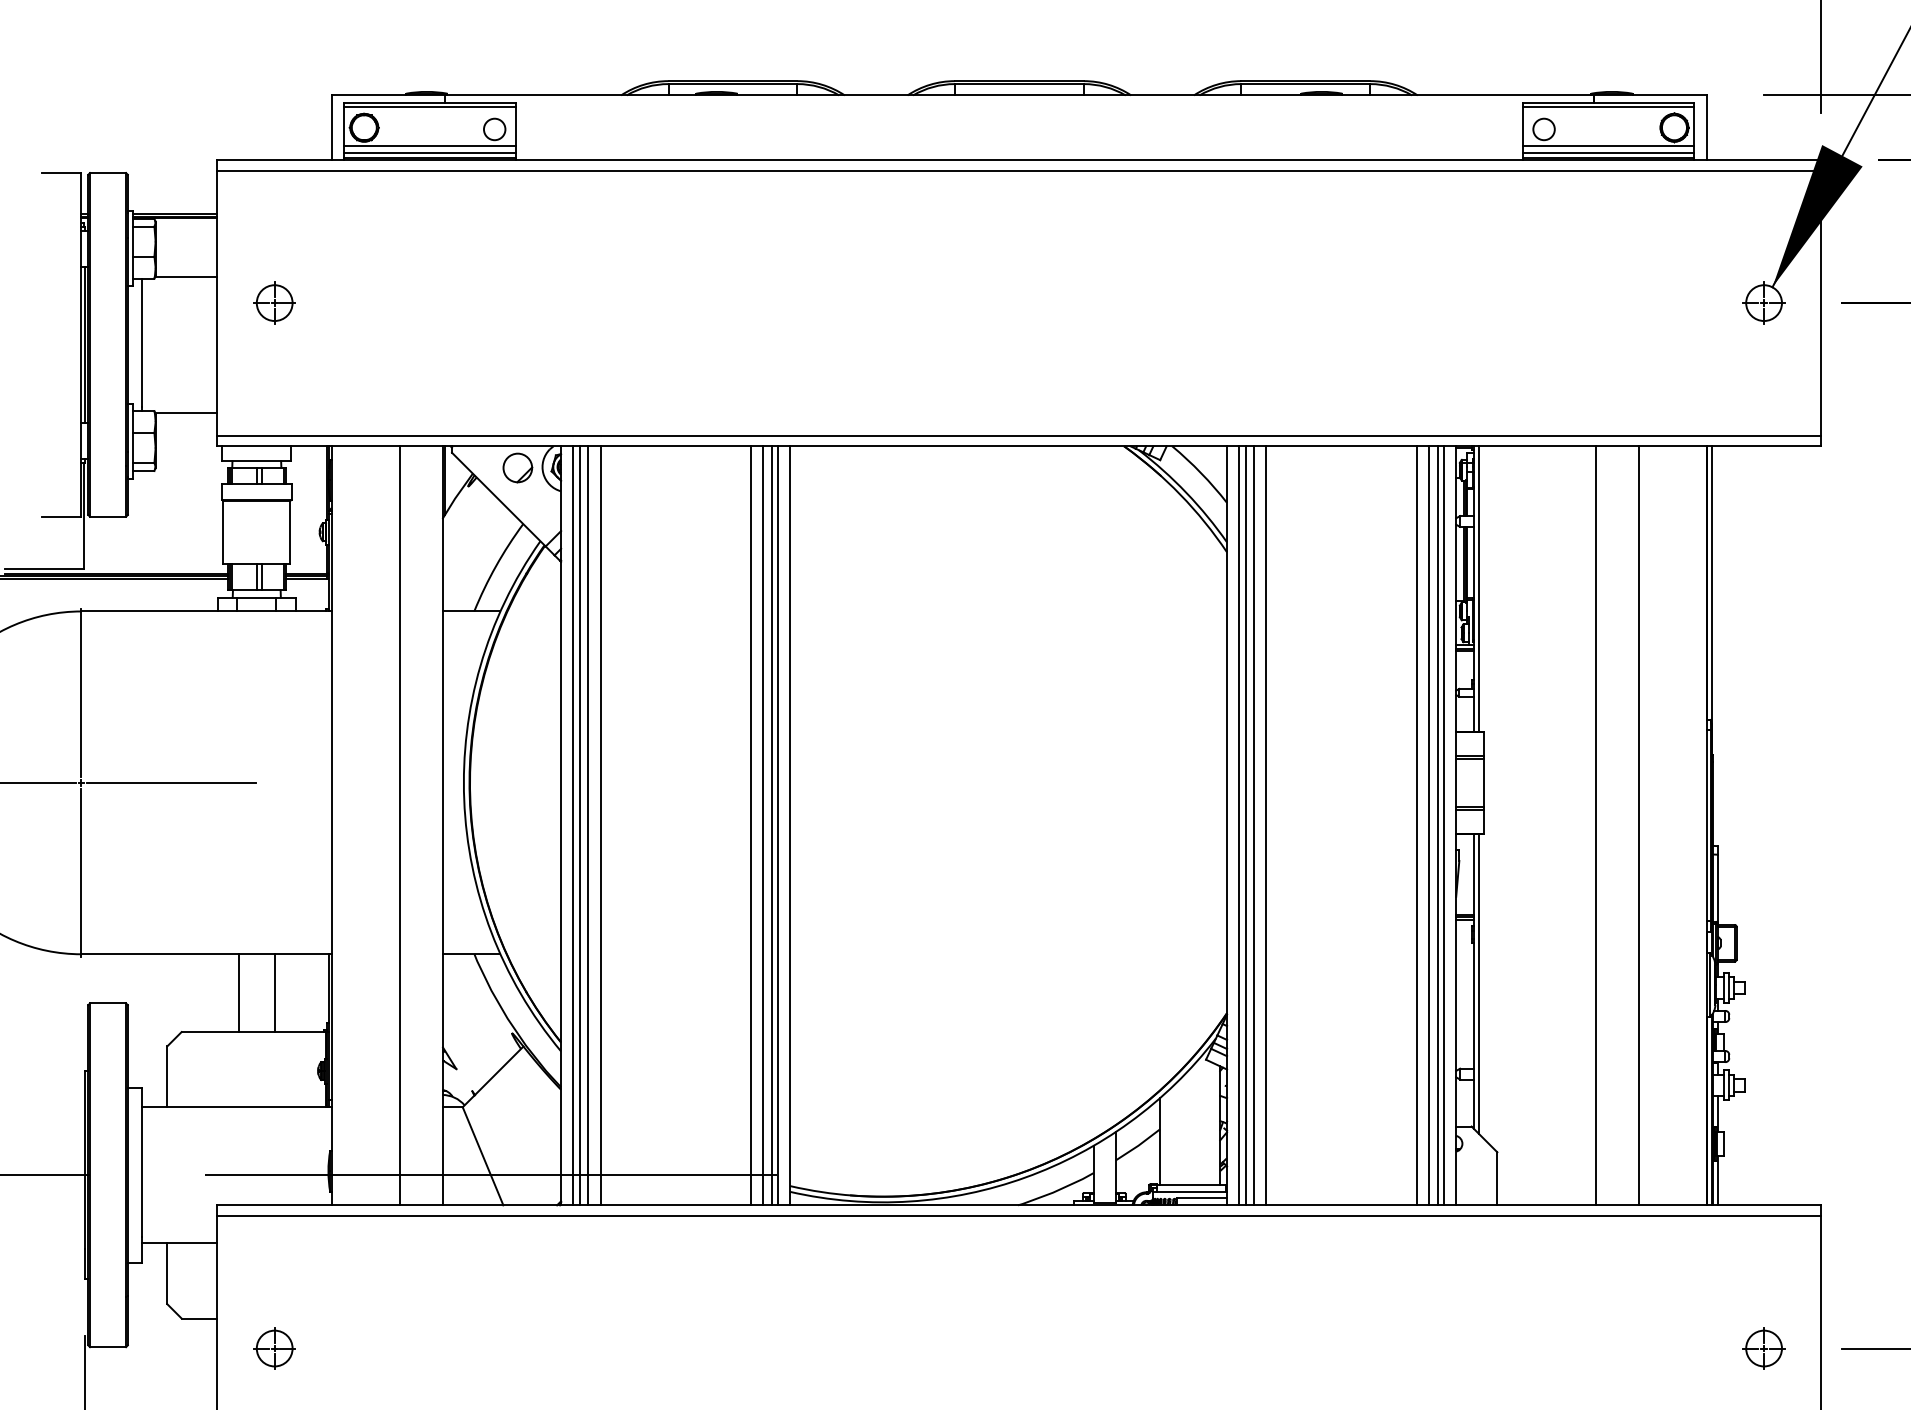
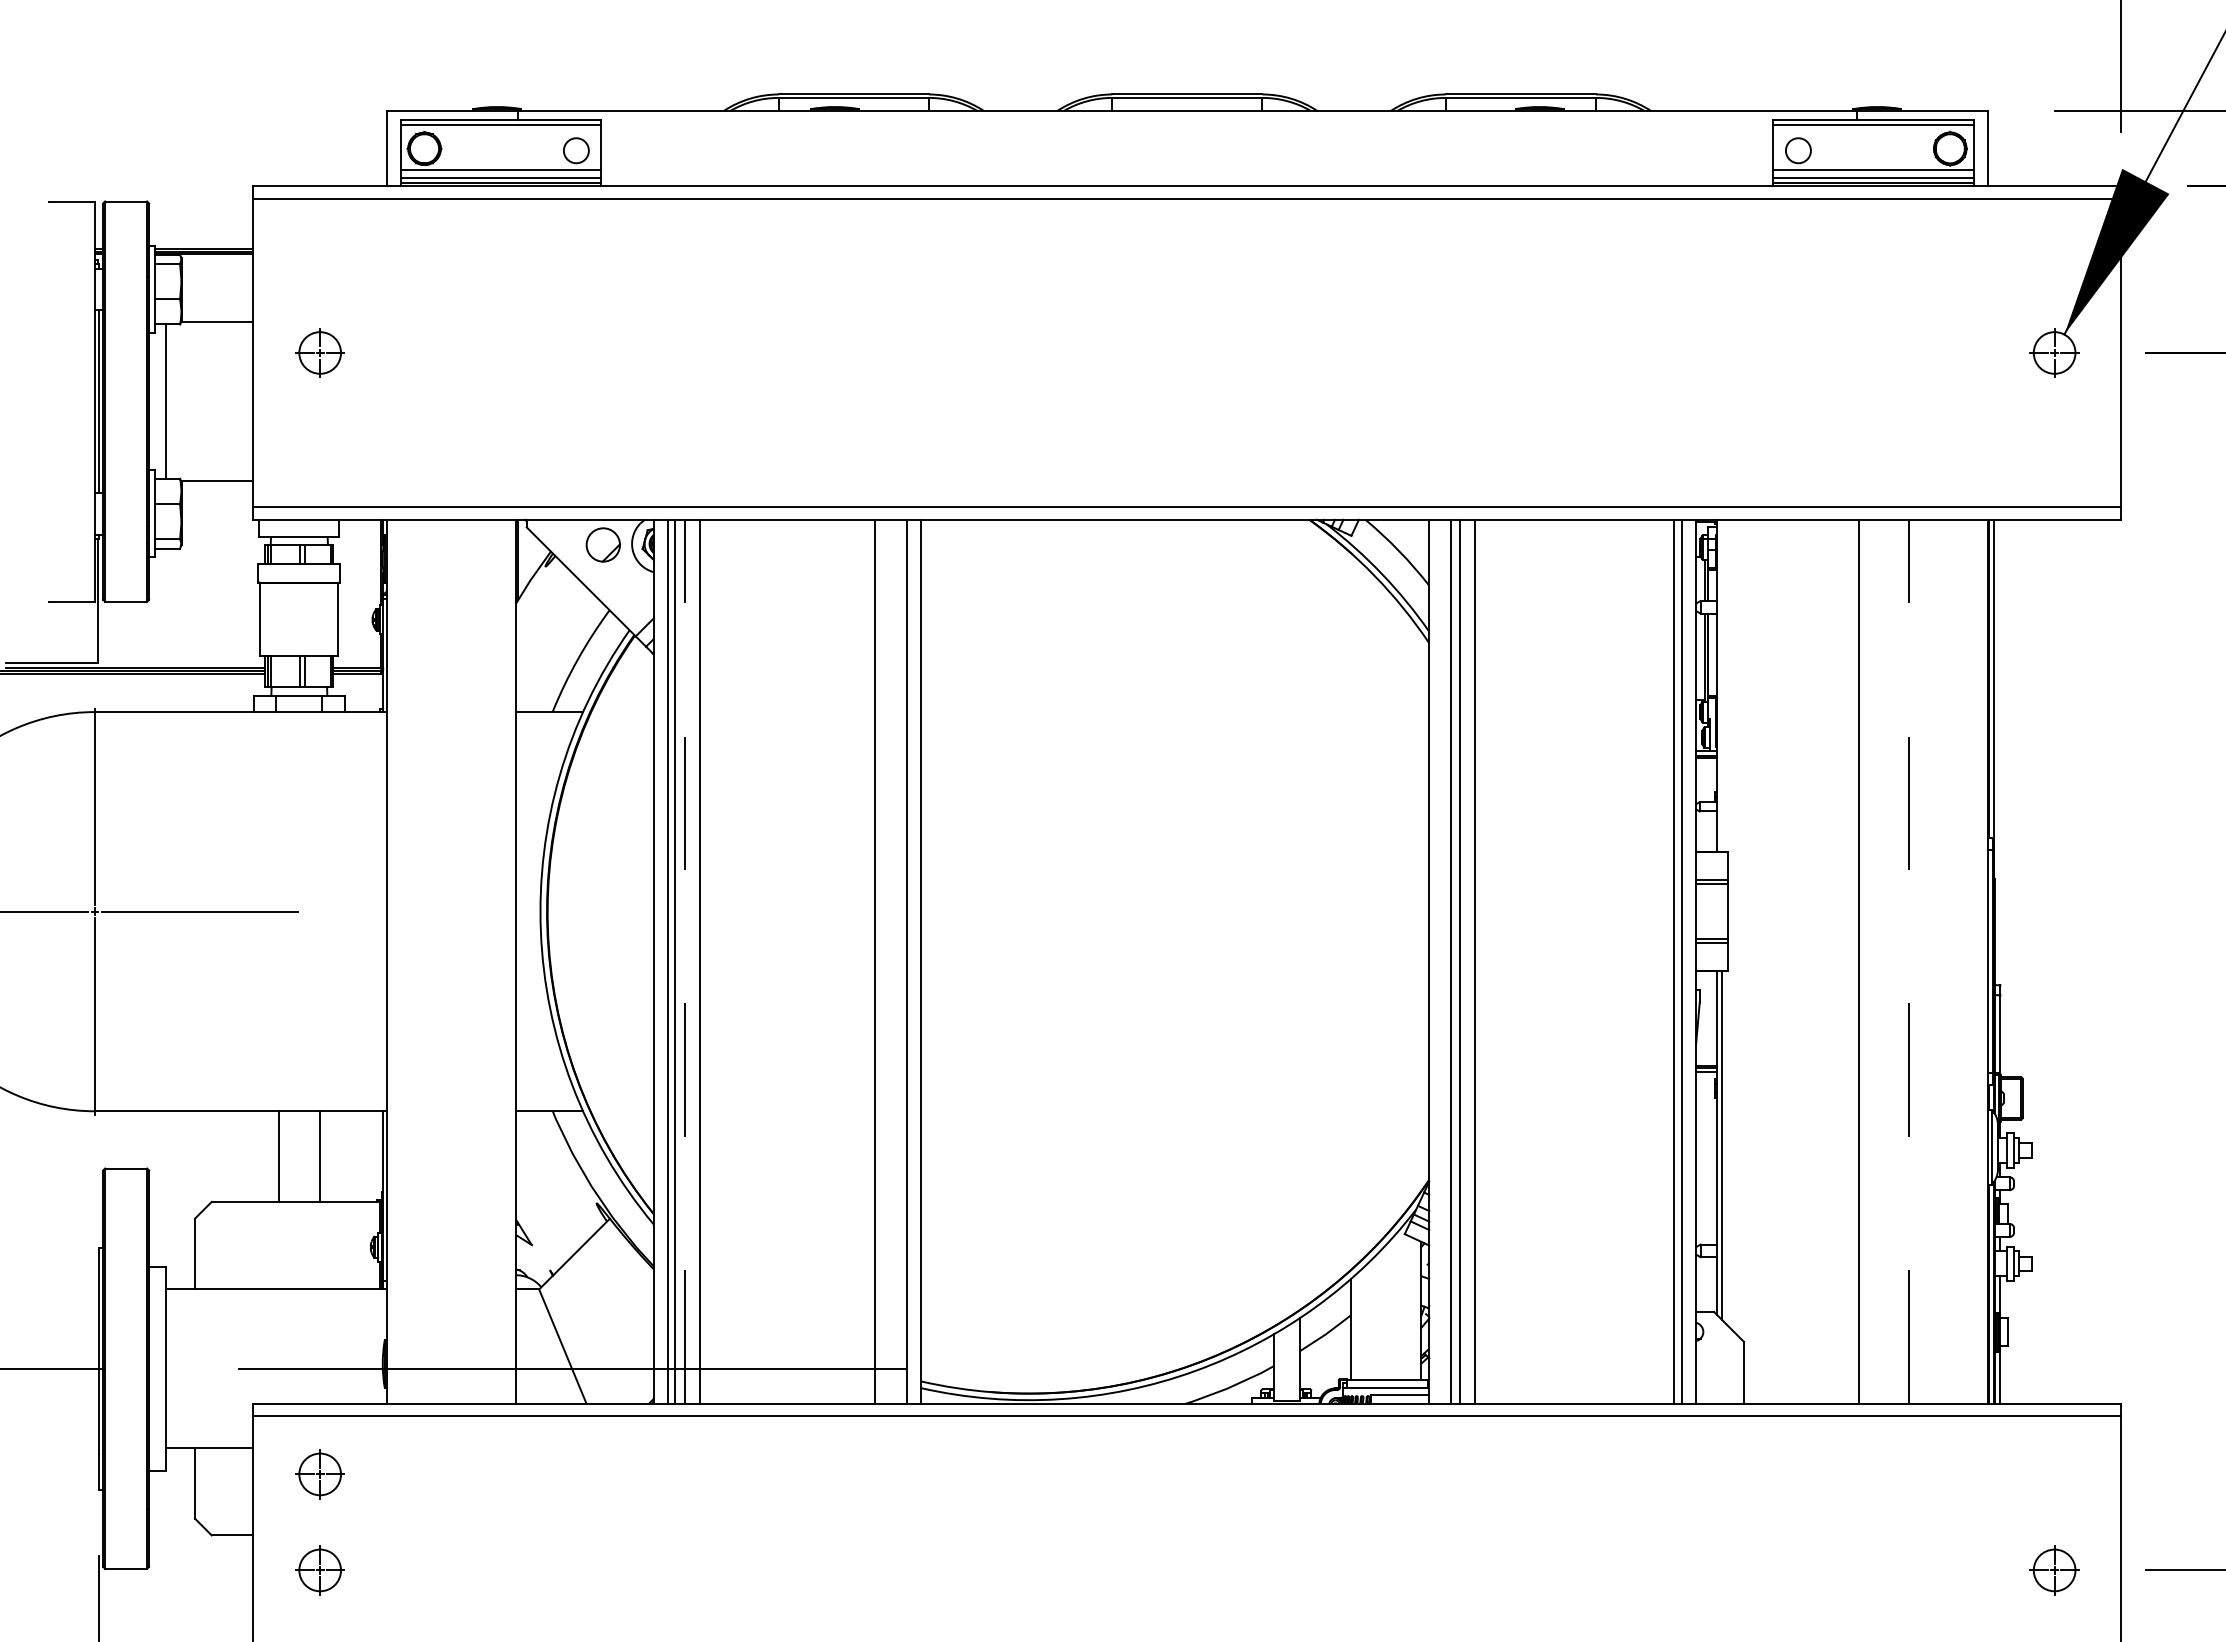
line: (1478, 588) -> (1722, 685), removed
line: (399, 825) -> (465, 961), removed
line: (587, 825) -> (684, 961), solid -> dashed
line: (763, 825) -> (889, 961), removed
line: (771, 825) -> (898, 961), removed
line: (1239, 825) -> (1443, 961), removed
line: (1417, 825) -> (1650, 961), removed
line: (1429, 825) -> (1664, 961), removed
line: (1639, 825) -> (1909, 961), solid -> dashed
part: (274, 1266) -> (319, 1474), added

